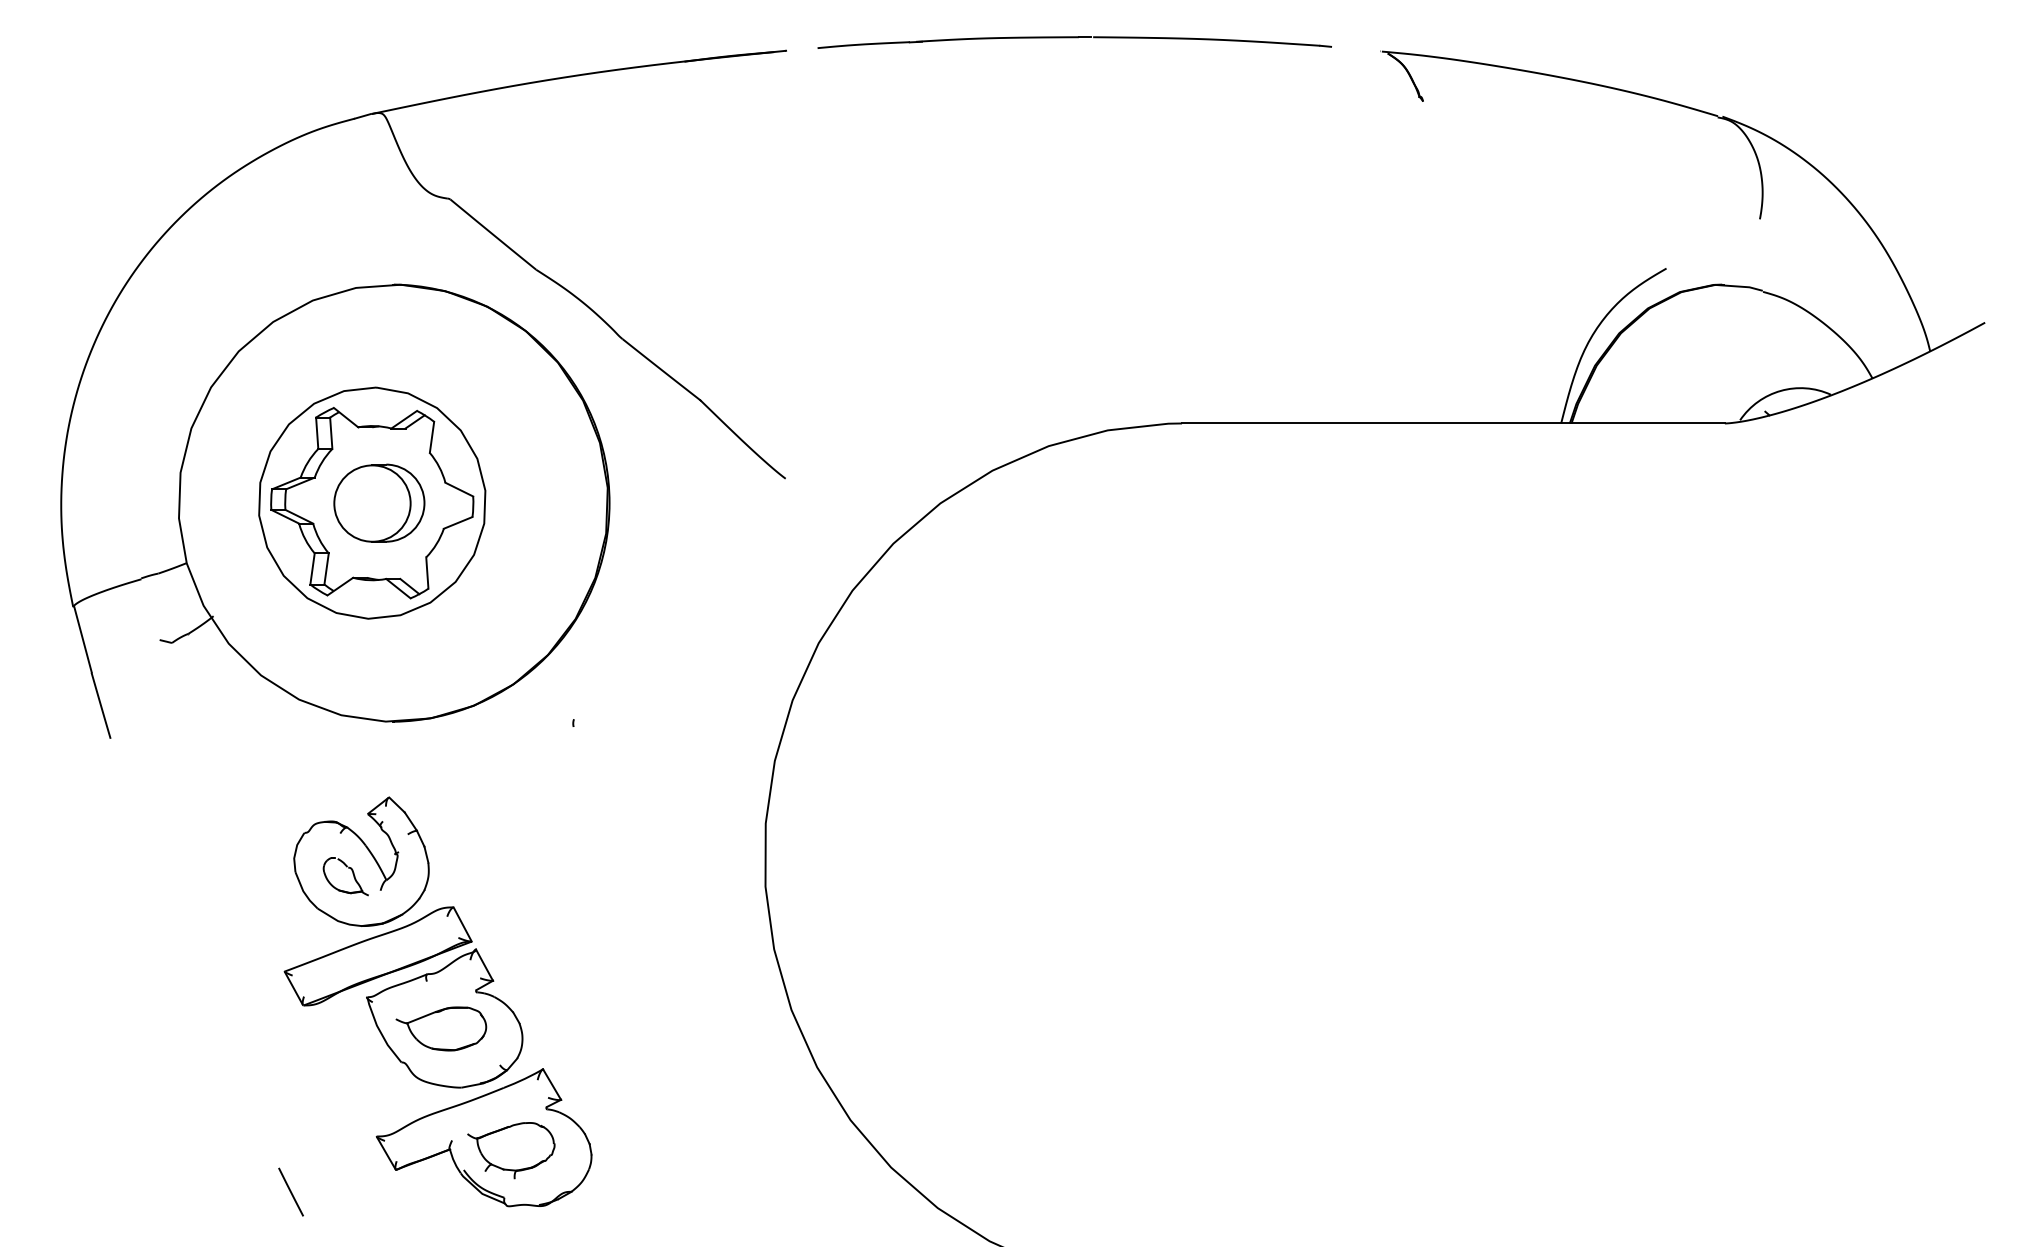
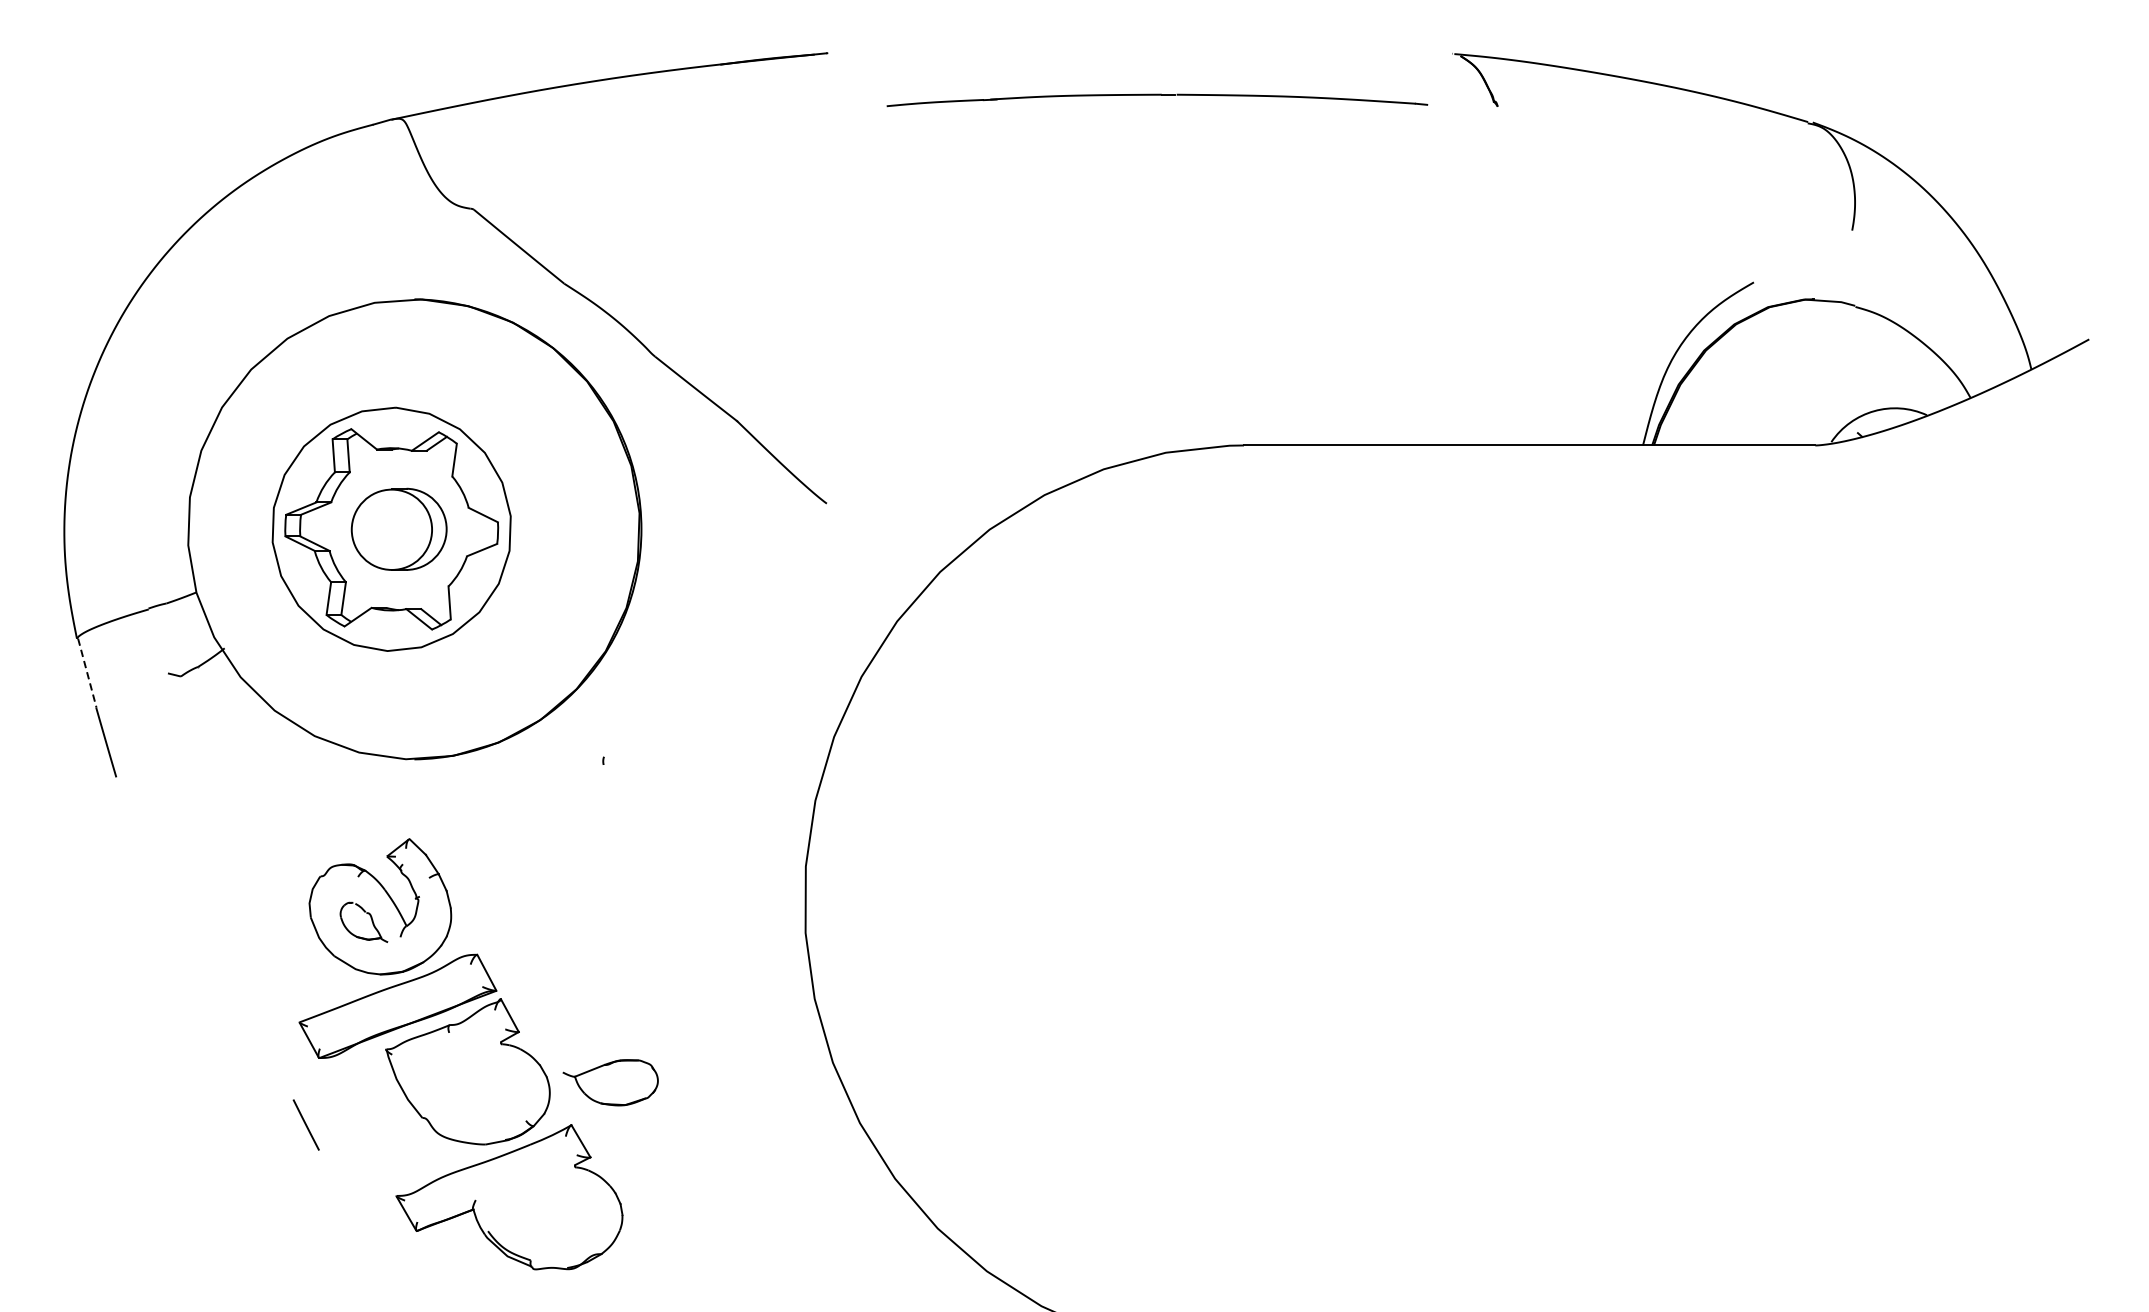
part: (1074, 42) -> (1157, 100), moved
line: (83, 639) -> (87, 672), solid -> dashed
part: (441, 1028) -> (610, 1082), moved
part: (511, 1150) -> (538, 1210), removed
line: (290, 1191) -> (305, 1124), moved

